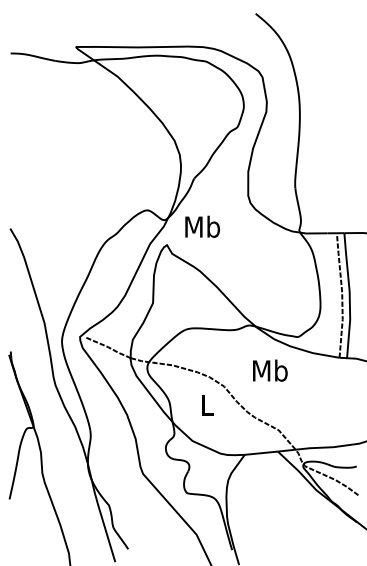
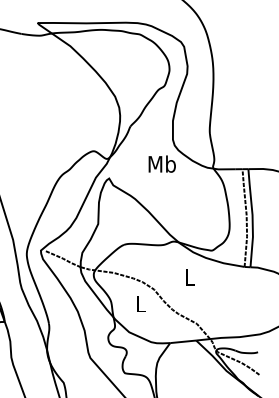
text: (202, 226) -> (162, 163), moved
text: (270, 370) -> (190, 276), Mb -> L

